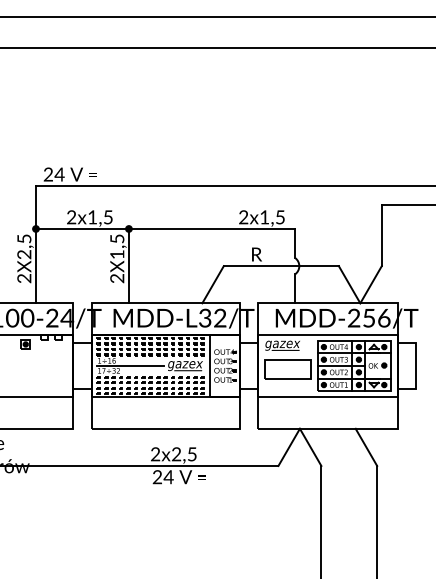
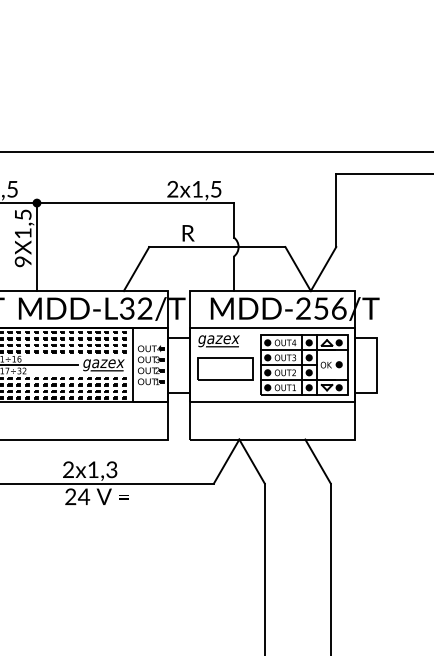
text: (117, 278) -> (23, 261), 2X1,5 -> 9X1,5
text: (184, 454) -> (102, 469), 2x2,5 -> 2x1,3

